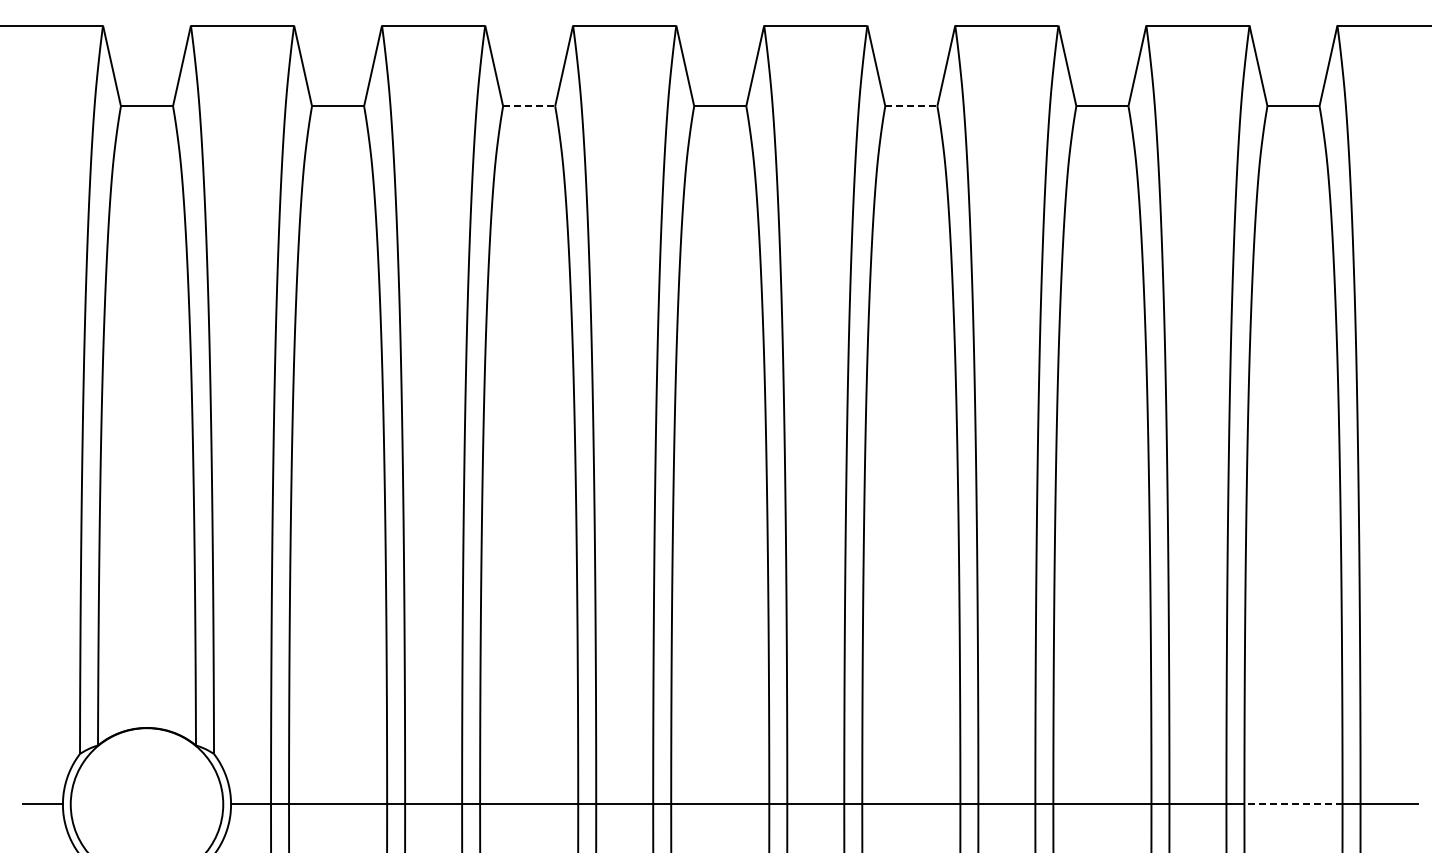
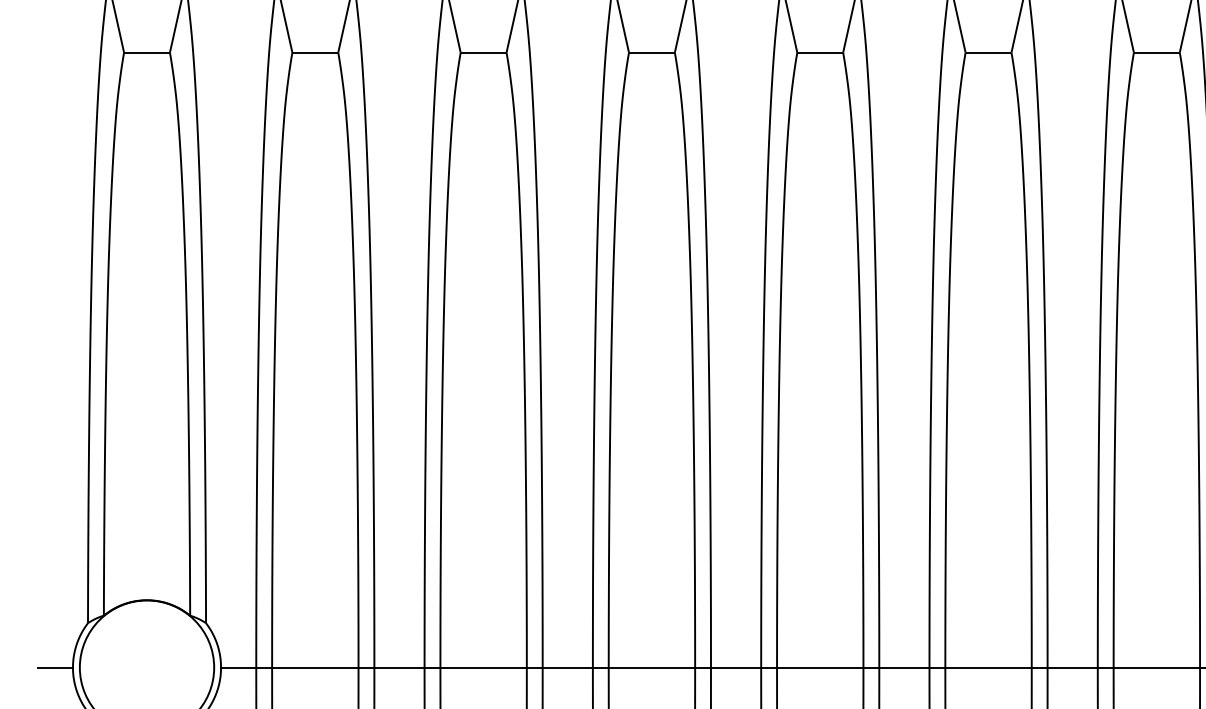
line: (530, 106) -> (484, 52), dashed -> solid
line: (912, 106) -> (821, 52), dashed -> solid
line: (1292, 804) -> (1155, 667), dashed -> solid

